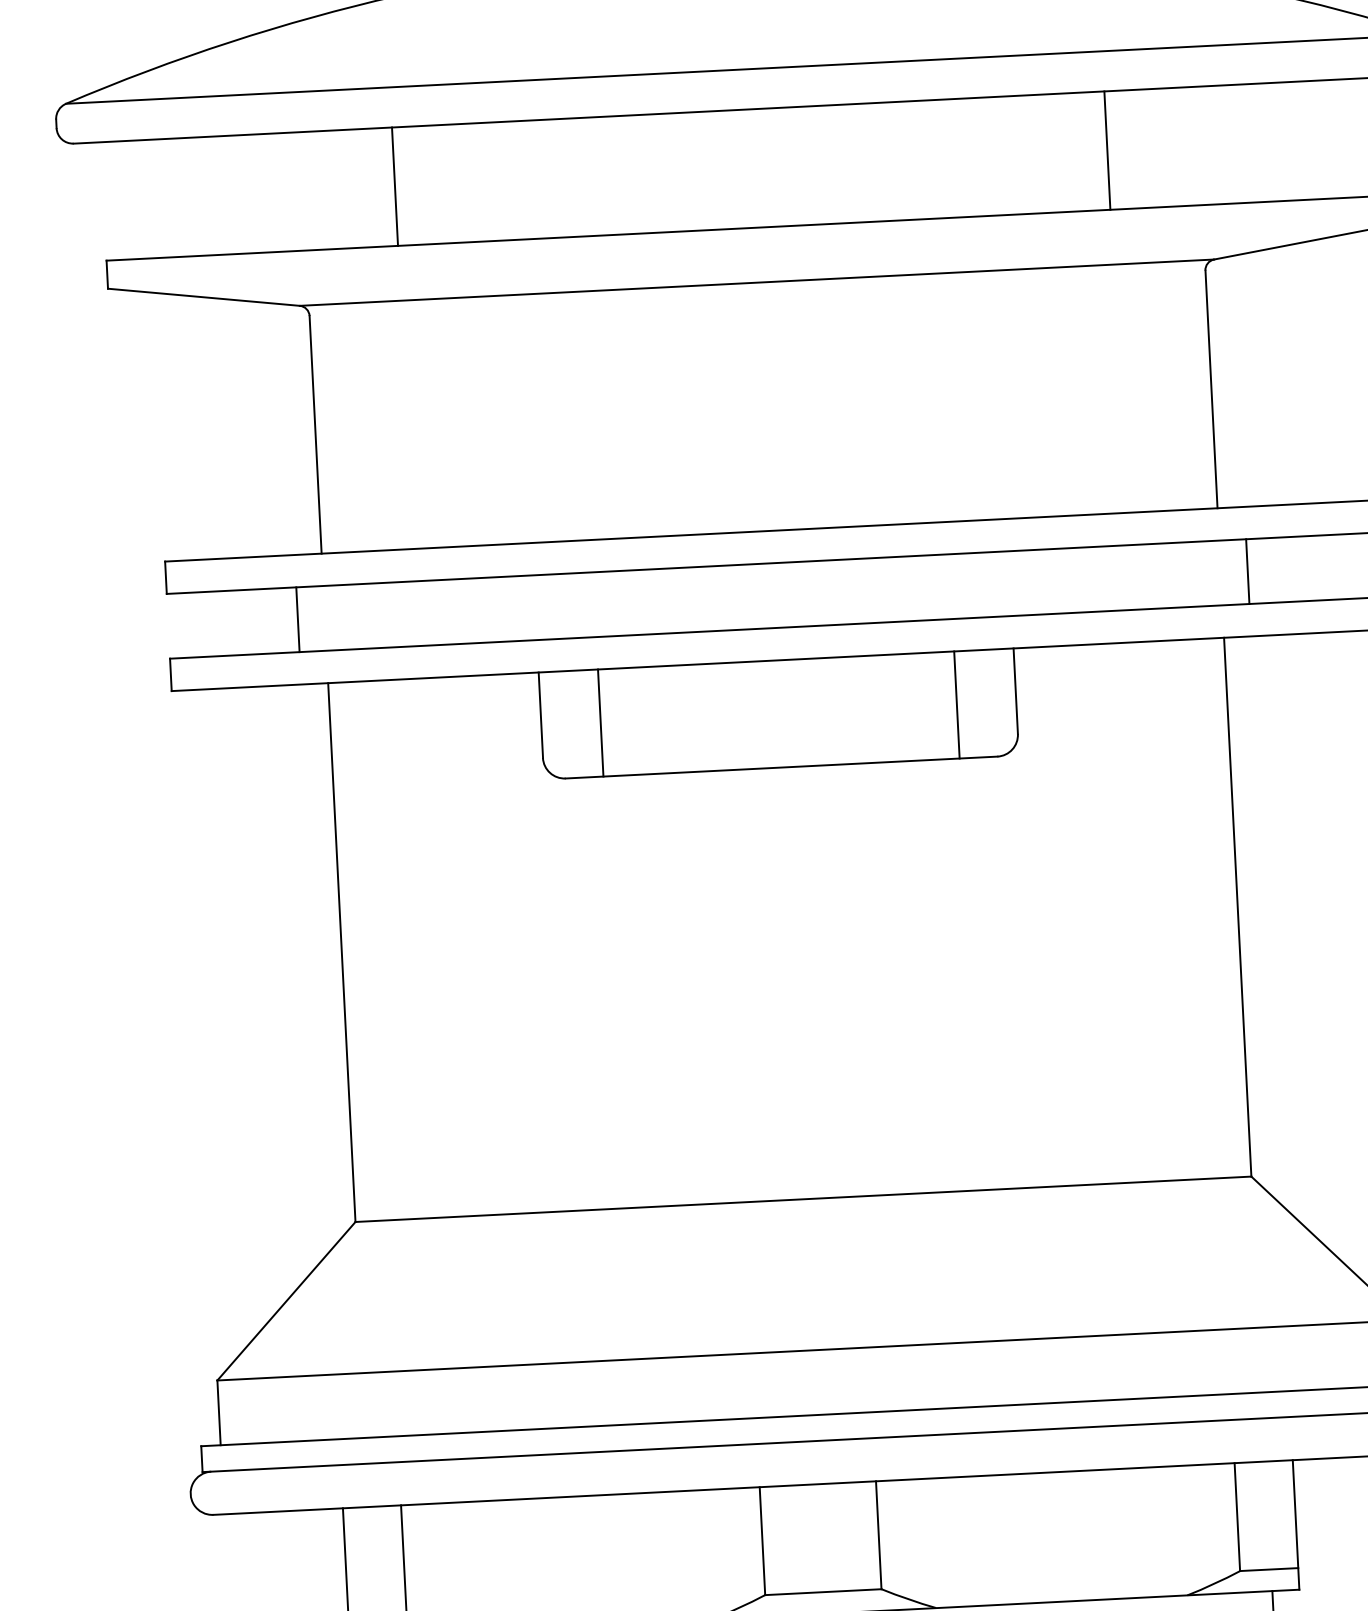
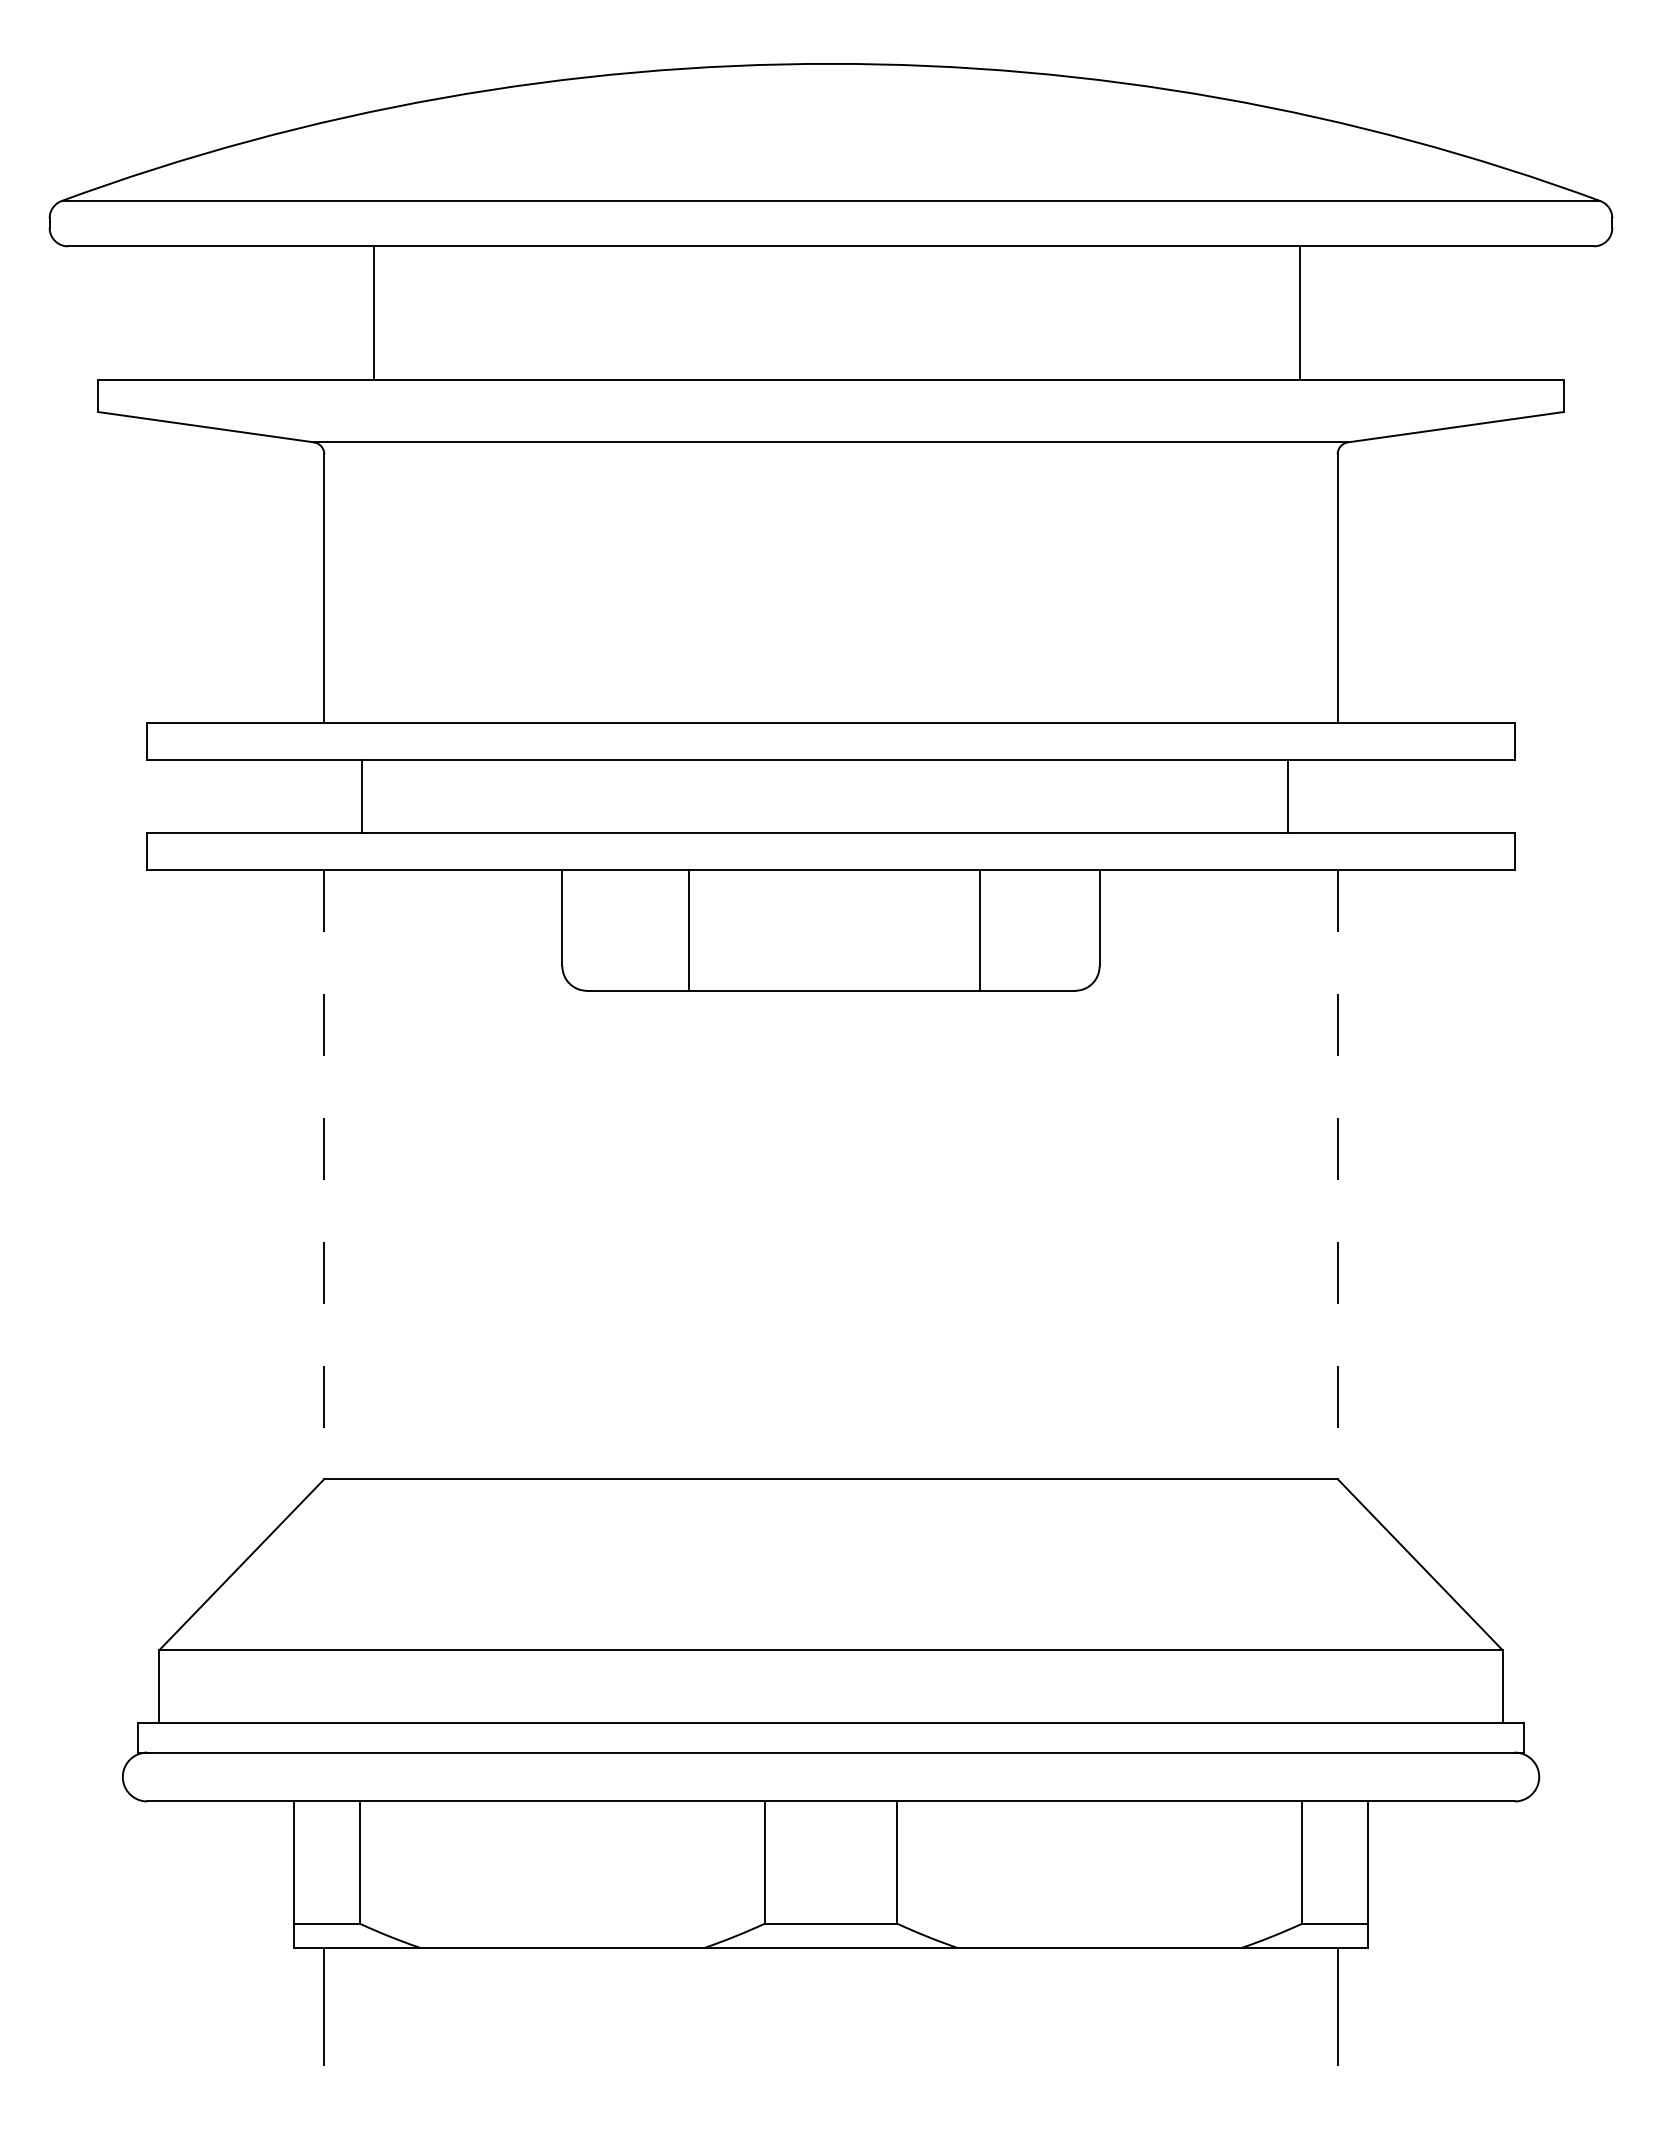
line: (1107, 150) -> (1299, 313), moved
line: (395, 186) -> (374, 313), moved
line: (1248, 571) -> (1288, 796), moved
line: (297, 619) -> (361, 796), moved
line: (956, 704) -> (980, 929), moved
line: (600, 722) -> (688, 929), moved
line: (1237, 907) -> (1337, 1174), solid -> dashed
line: (341, 952) -> (324, 1174), solid -> dashed

